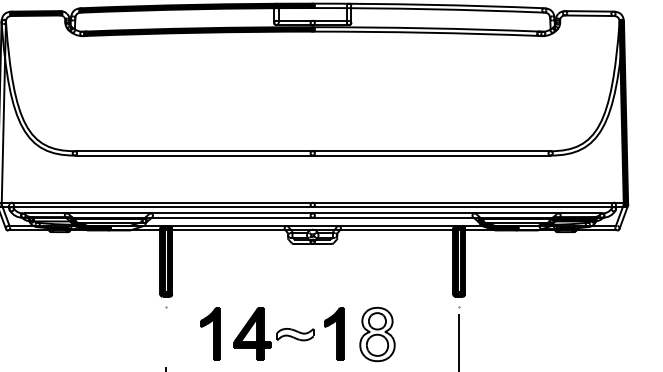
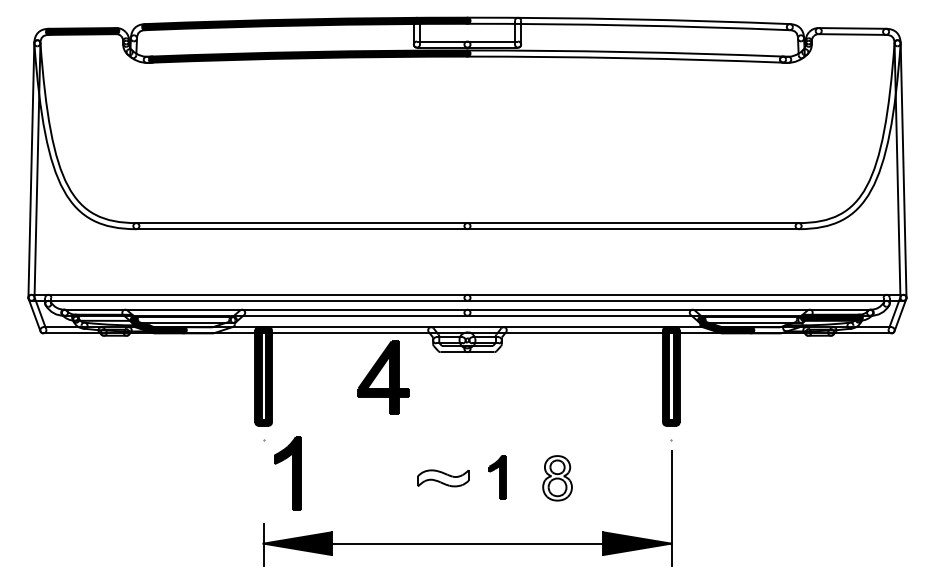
fill: (623, 113) -> (900, 170), removed
part: (210, 333) -> (287, 473), moved
part: (252, 333) -> (383, 377), moved
part: (334, 333) -> (497, 477), size x0.6
part: (377, 334) -> (557, 478), size x0.6

